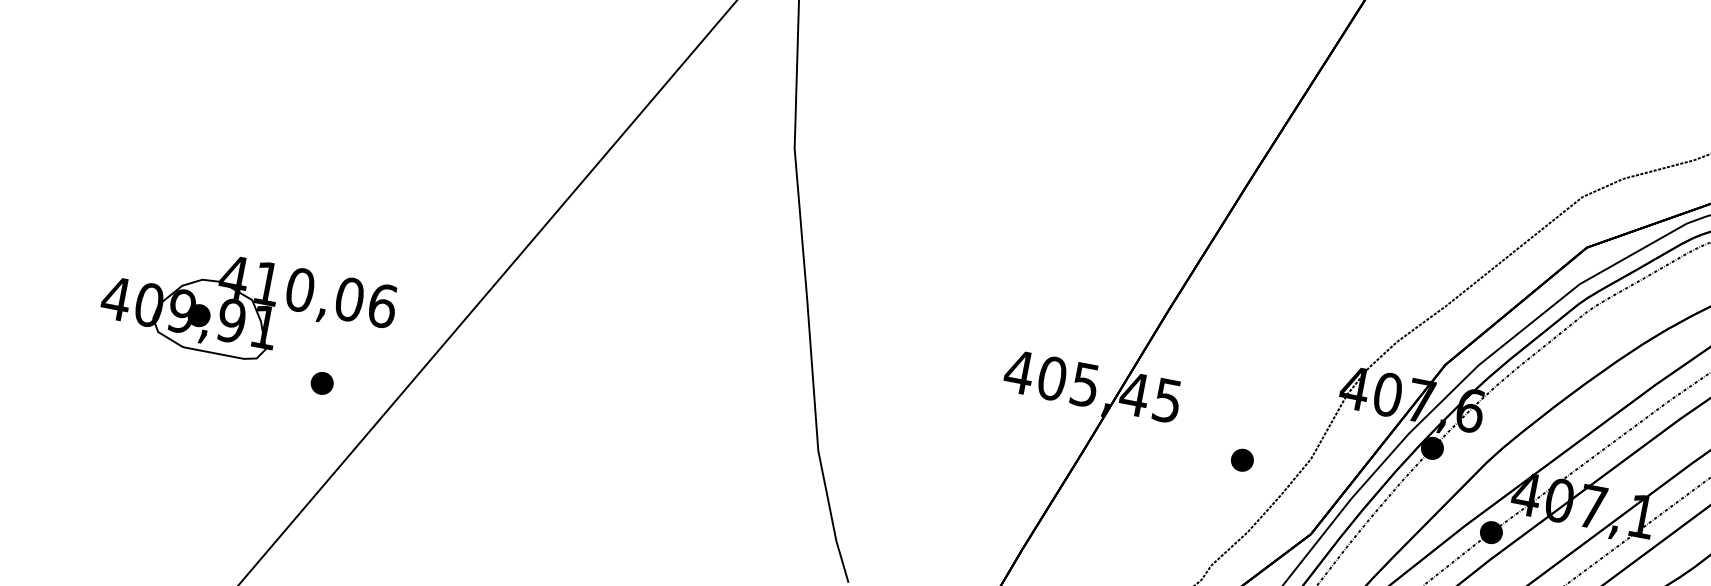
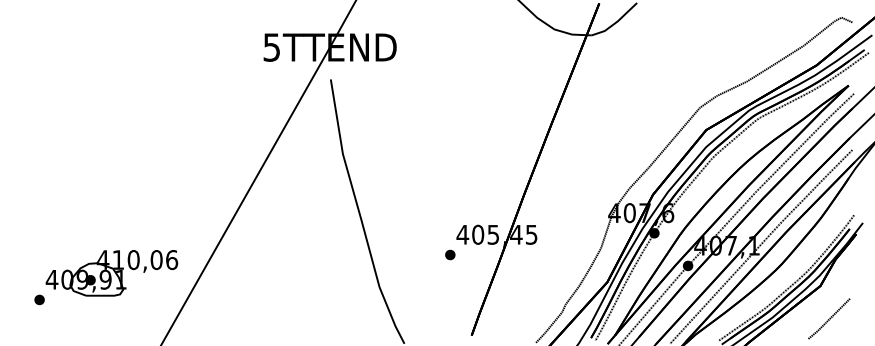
part: (322, 382) -> (39, 299), moved
part: (1242, 459) -> (450, 254), moved

